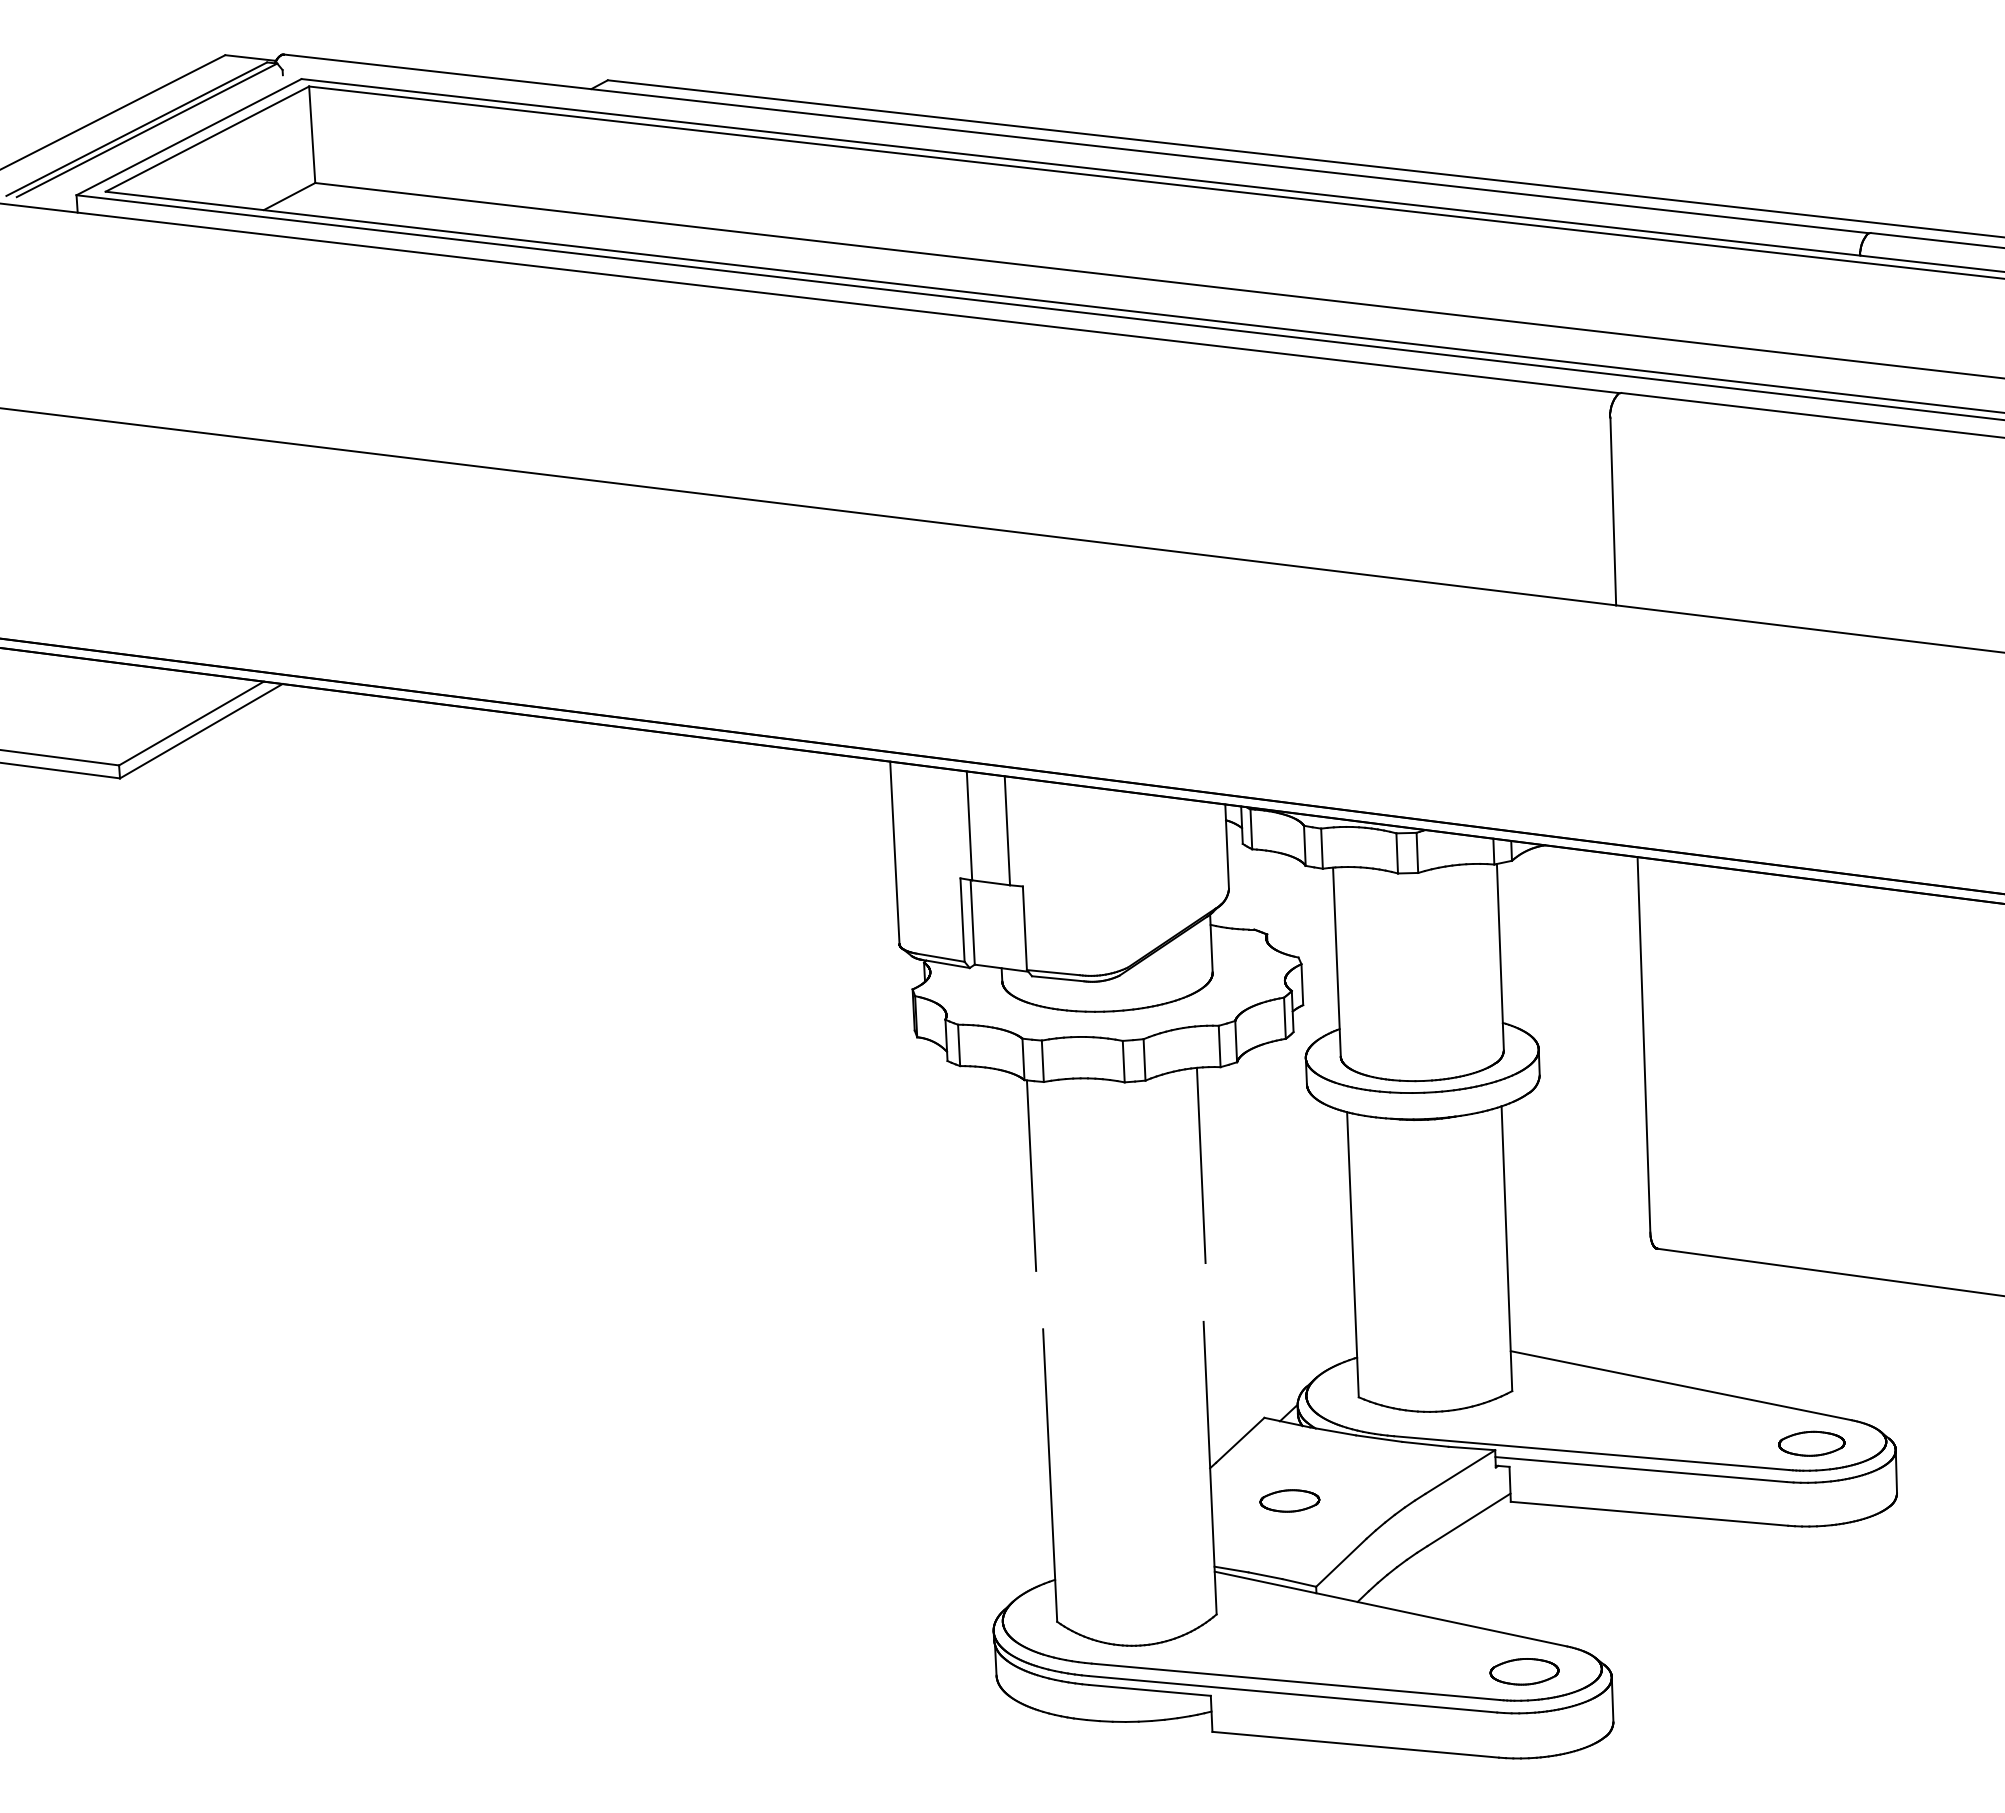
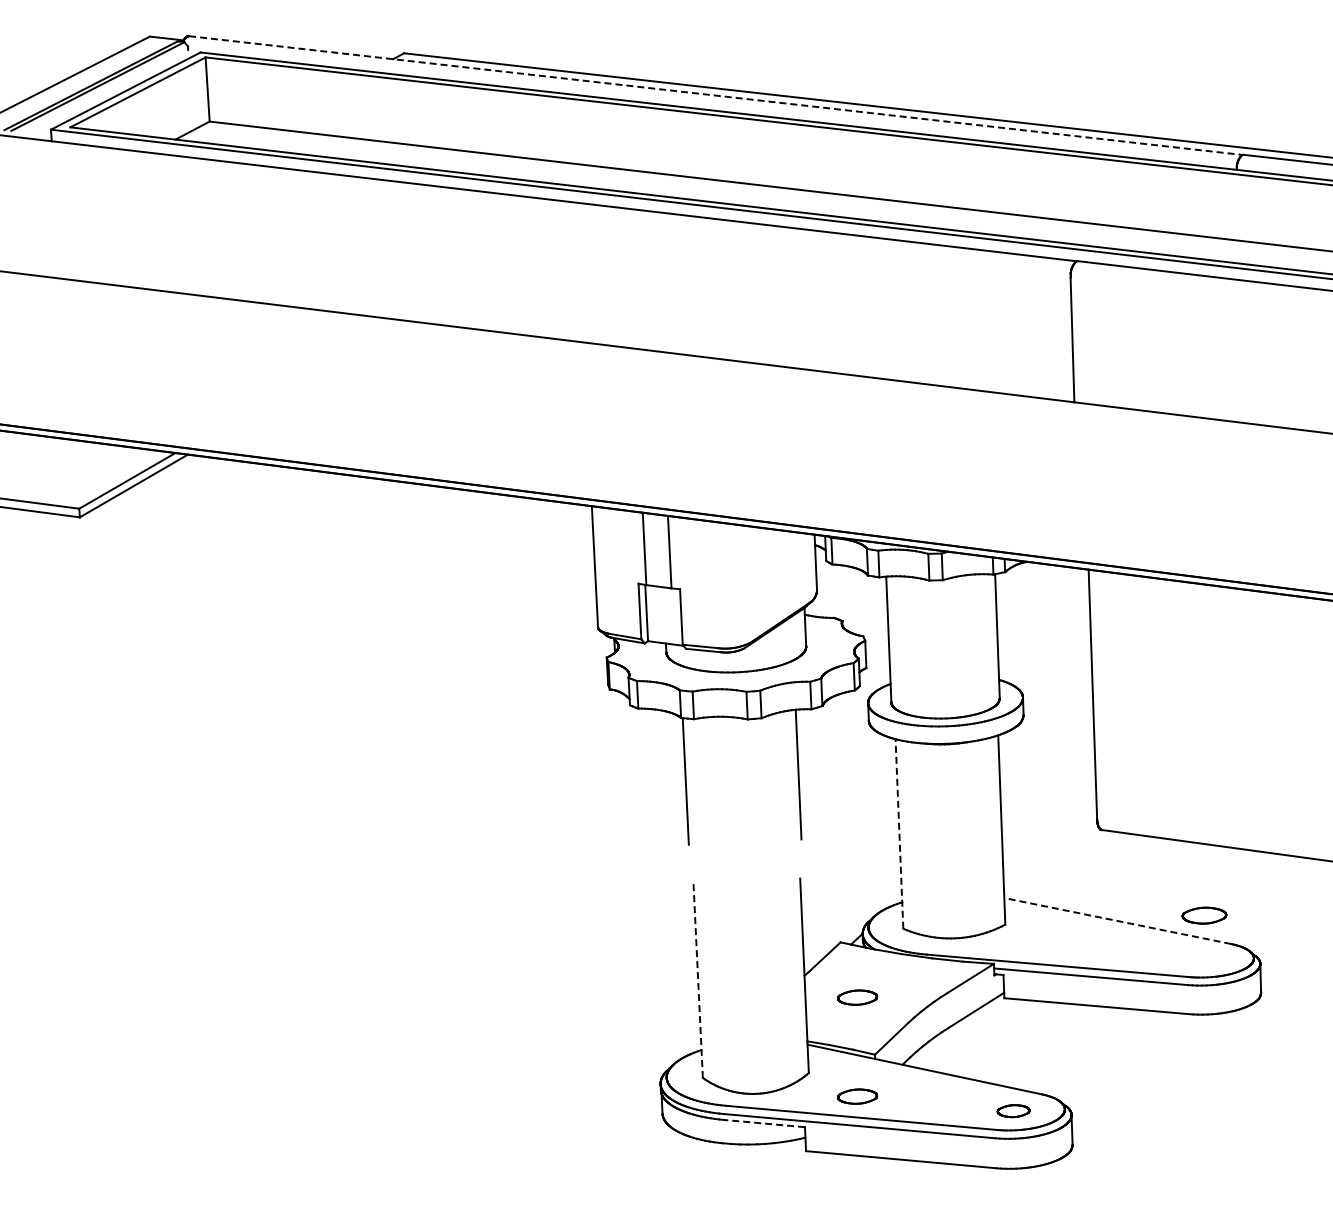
line: (1076, 143) -> (715, 95), solid -> dashed
line: (1353, 1254) -> (899, 833), solid -> dashed
line: (1680, 1386) -> (1117, 921), solid -> dashed
part: (1811, 1443) -> (1204, 915), moved
line: (1050, 1475) -> (698, 980), solid -> dashed
part: (1289, 1649) -> (857, 1096), added
part: (1524, 1670) -> (1013, 1110), size x0.7
line: (1149, 1690) -> (764, 1123), solid -> dashed

